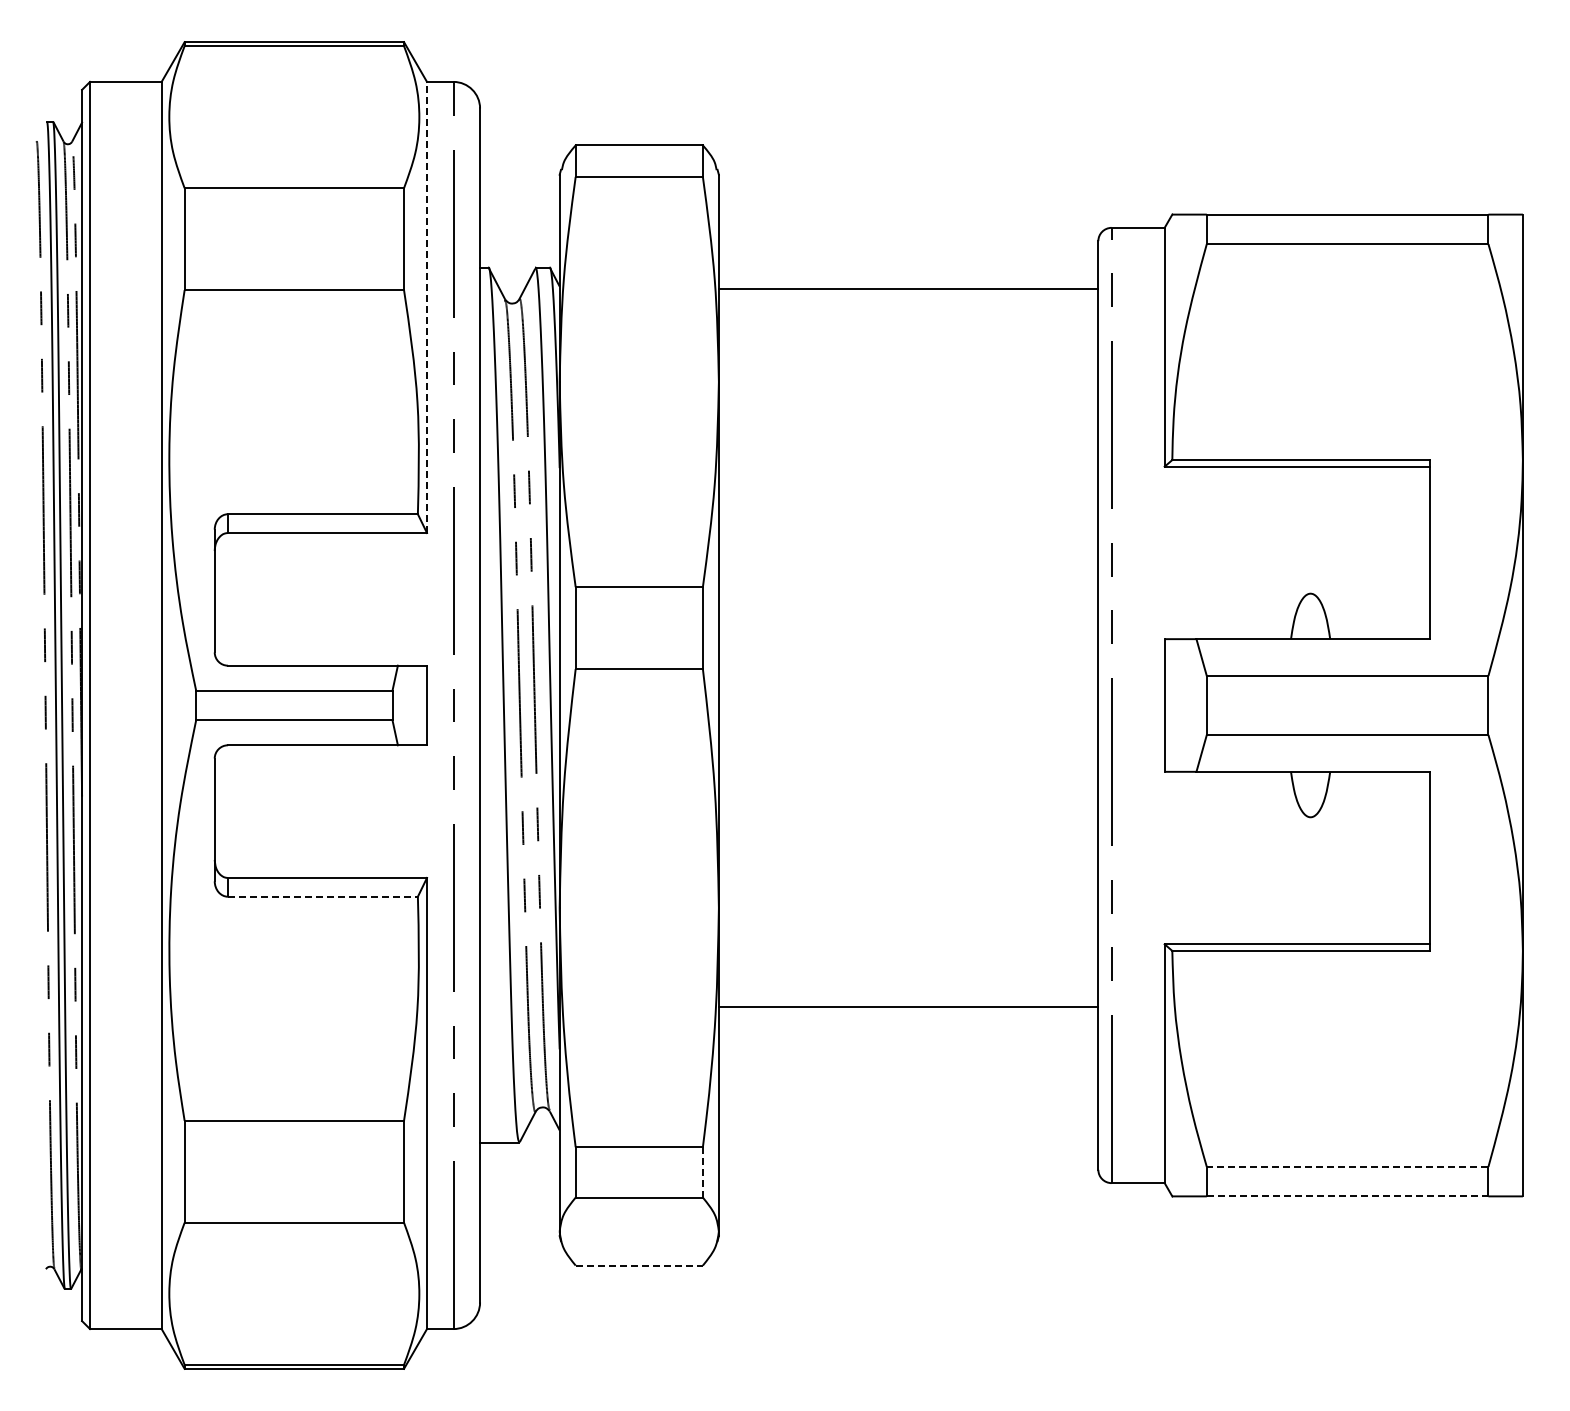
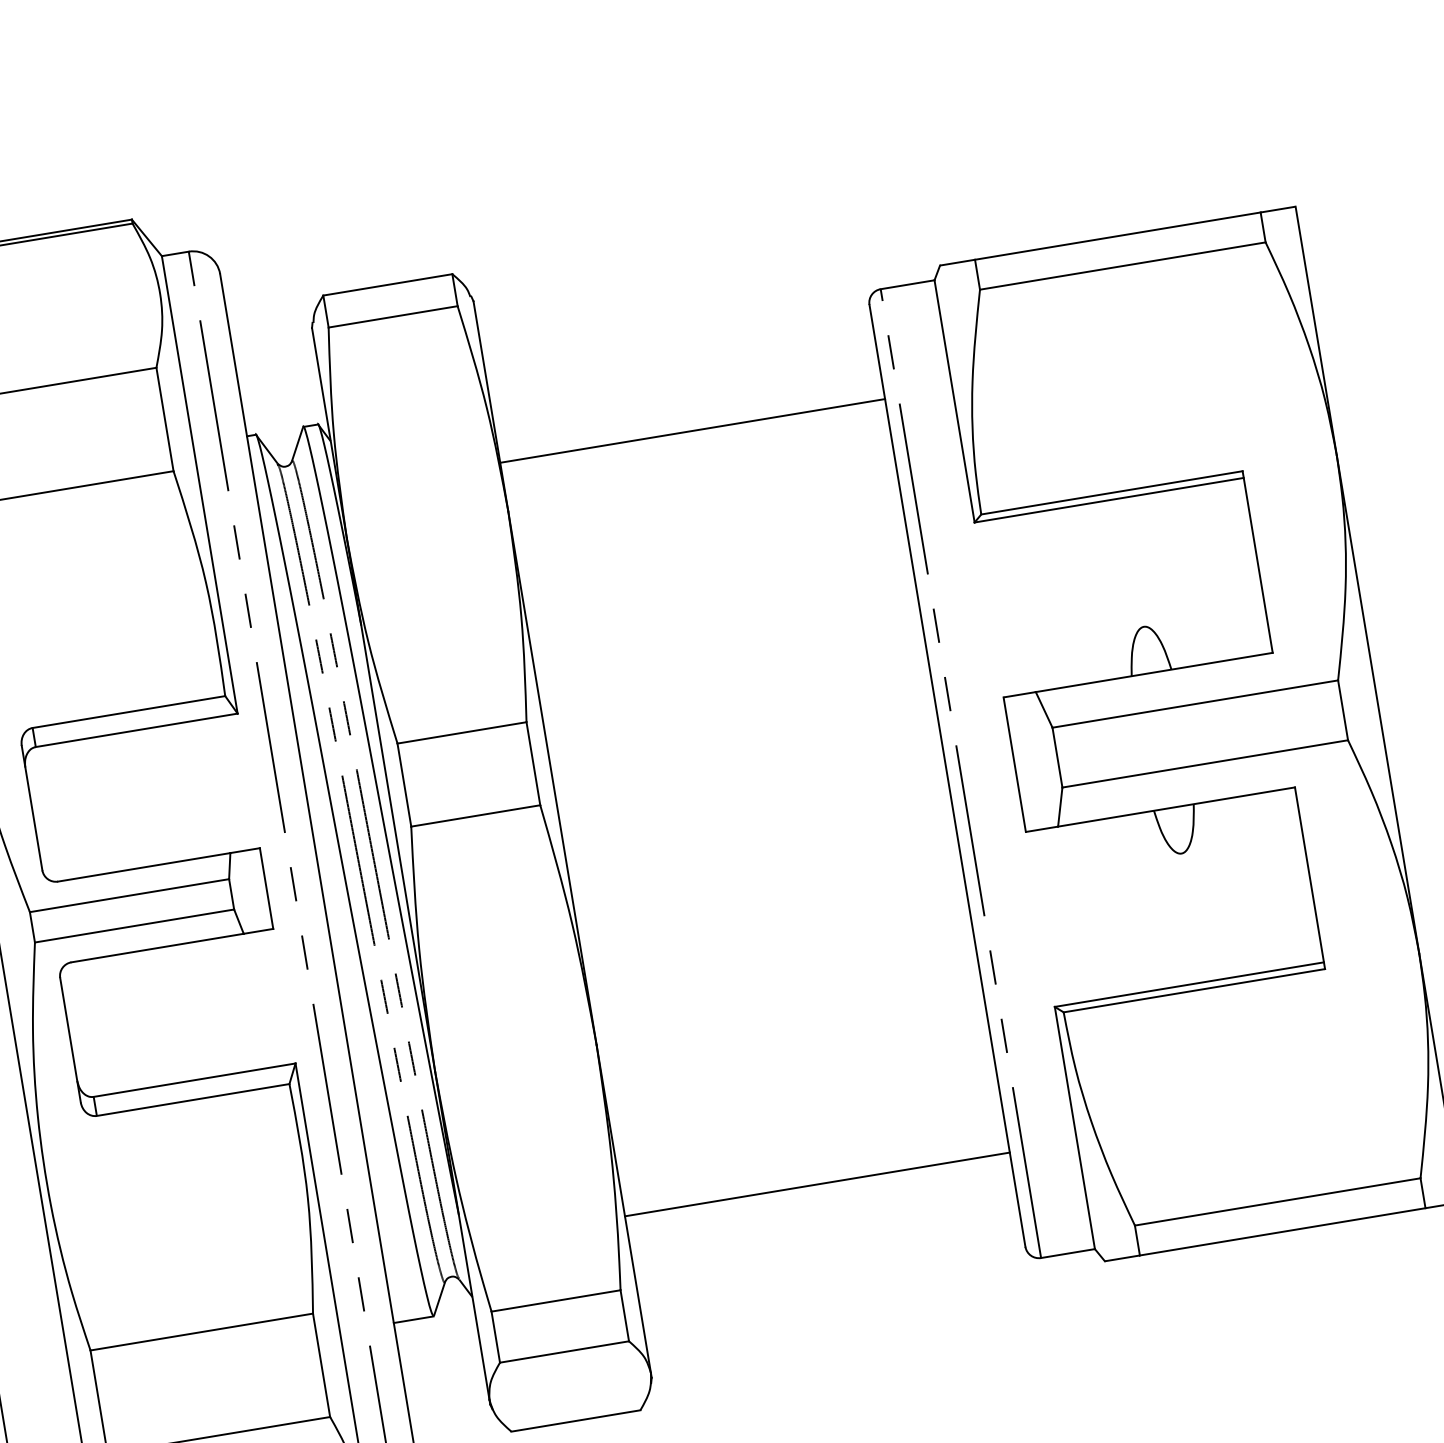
line: (908, 289) -> (692, 431), moved
line: (427, 307) -> (200, 484), dashed -> solid
line: (322, 896) -> (192, 1099), dashed -> solid
line: (908, 1006) -> (817, 1183), moved
line: (1347, 1166) -> (1277, 1201), dashed -> solid
line: (702, 1172) -> (624, 1315), dashed -> solid
line: (1347, 1196) -> (1282, 1231), dashed -> solid
line: (639, 1265) -> (576, 1420), dashed -> solid

